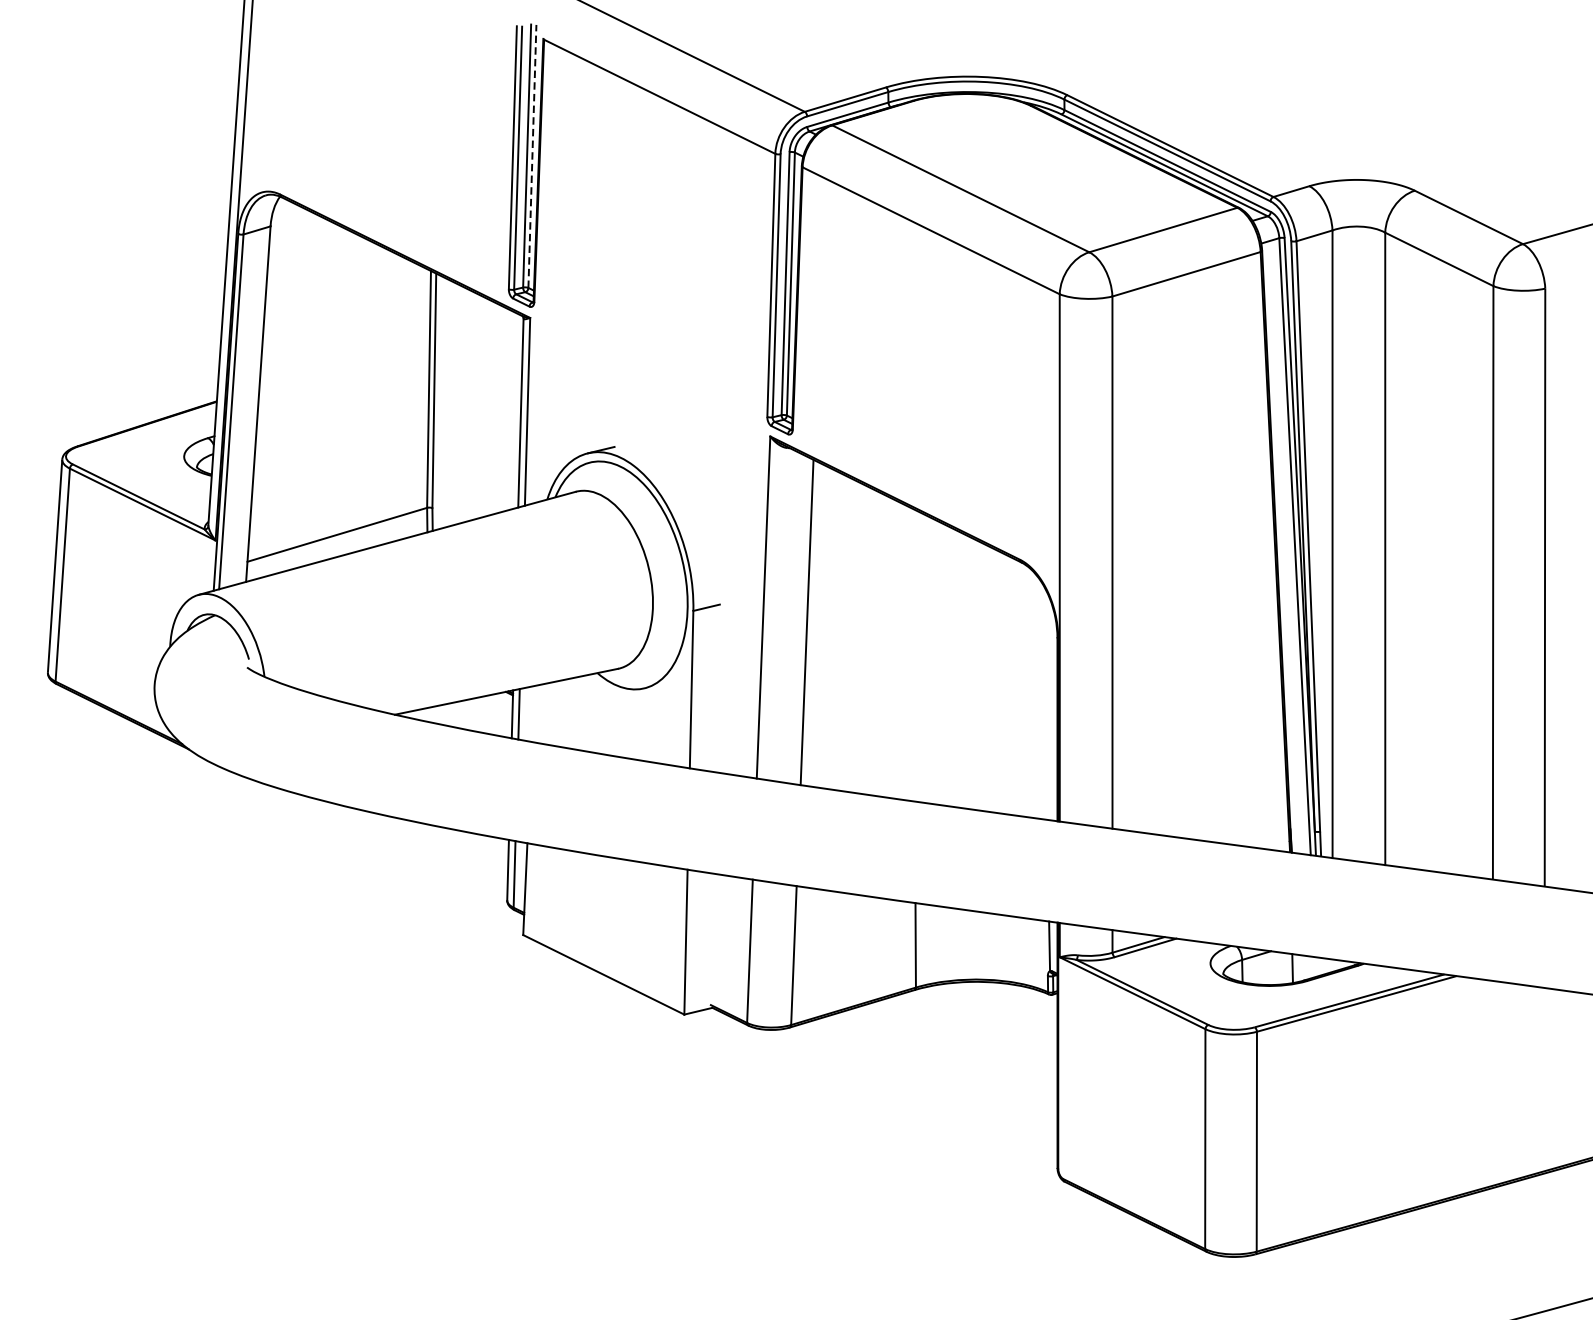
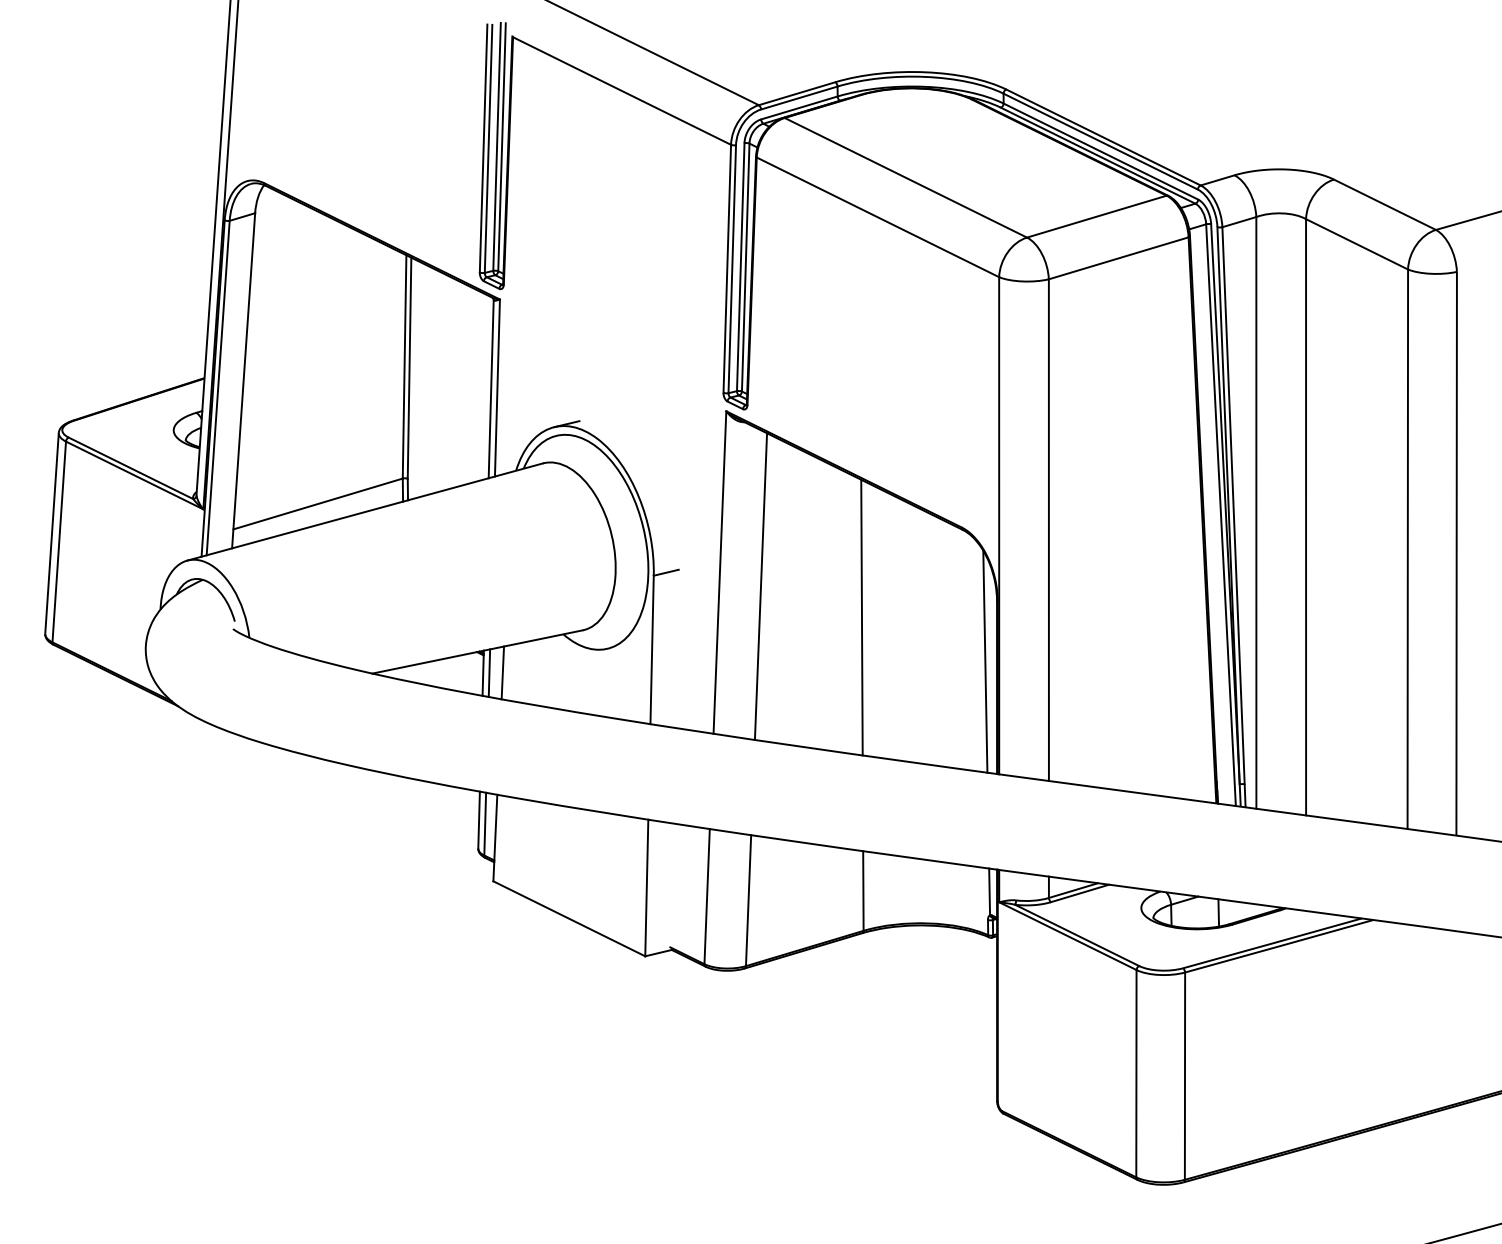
line: (532, 155) -> (502, 146), dashed -> solid
line: (913, 655) -> (861, 617), added
line: (1045, 701) -> (985, 661), added
line: (532, 713) -> (502, 672), added

